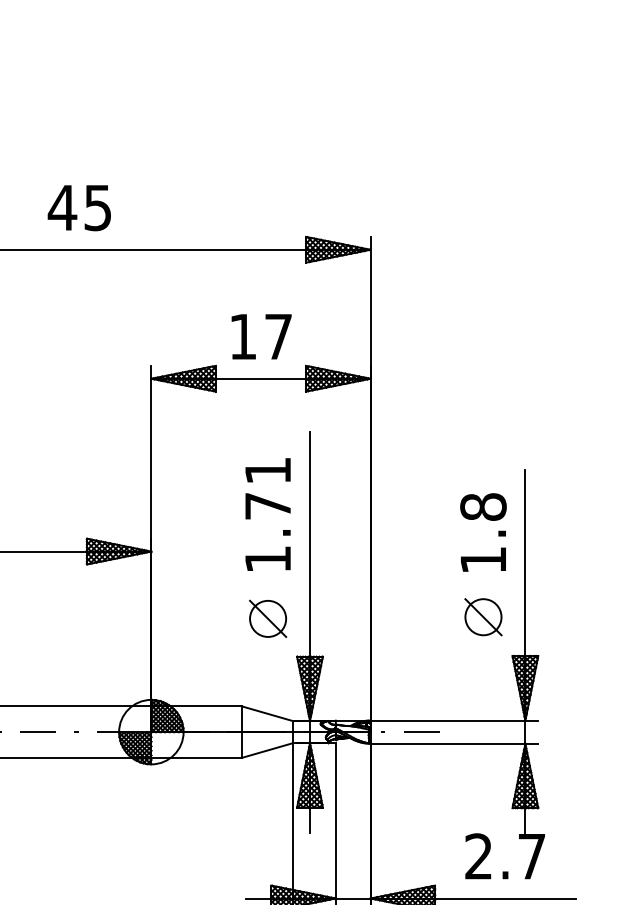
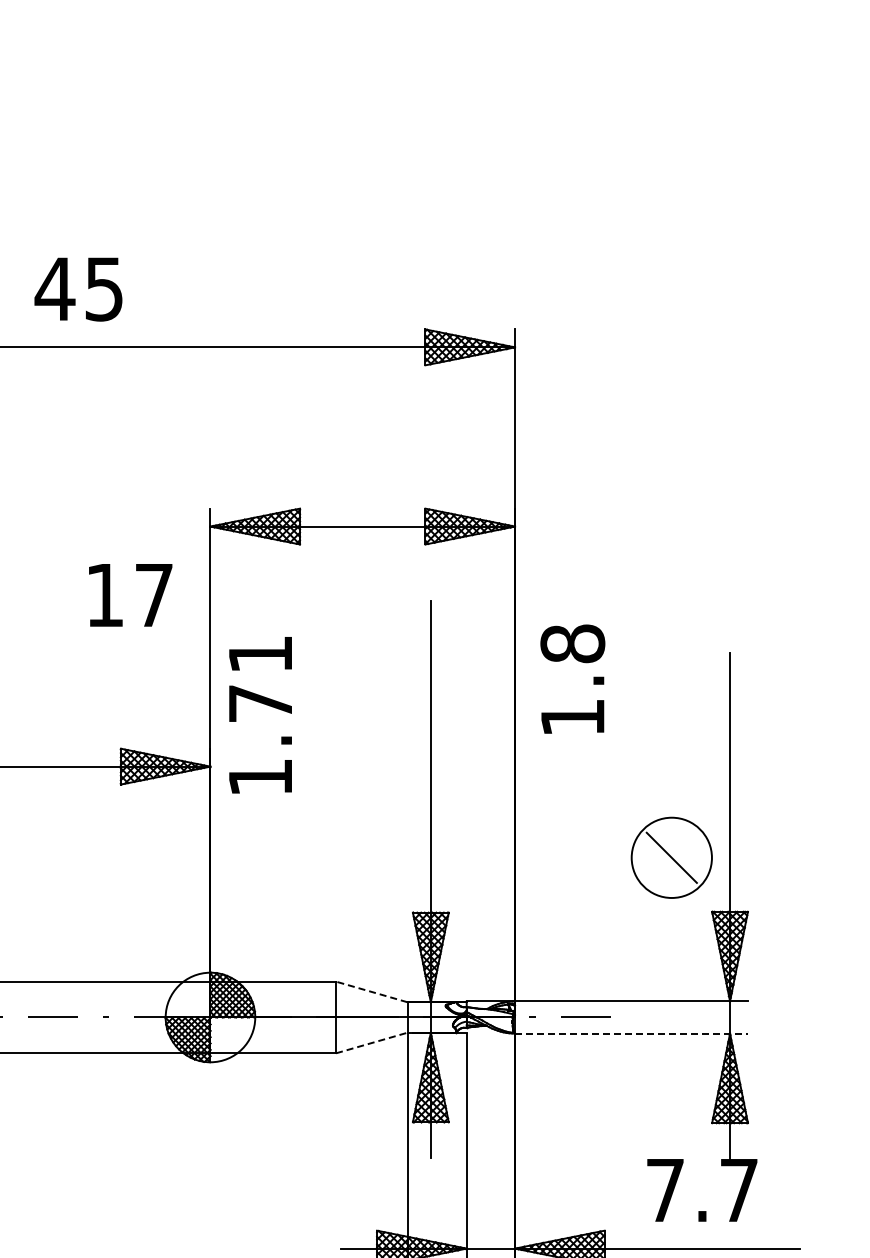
text: (79, 208) -> (78, 289), moved
text: (261, 336) -> (130, 595), moved
text: (268, 514) -> (260, 715), moved
text: (483, 532) -> (572, 678), moved
circle: (483, 616) -> (671, 857), size x1.6
part: (268, 619) -> (372, 860), removed
line: (267, 713) -> (371, 991), solid -> dashed
line: (455, 743) -> (632, 1033), solid -> dashed
line: (268, 750) -> (372, 1042), solid -> dashed
text: (478, 855) -> (664, 1189), 2.7 -> 7.7

